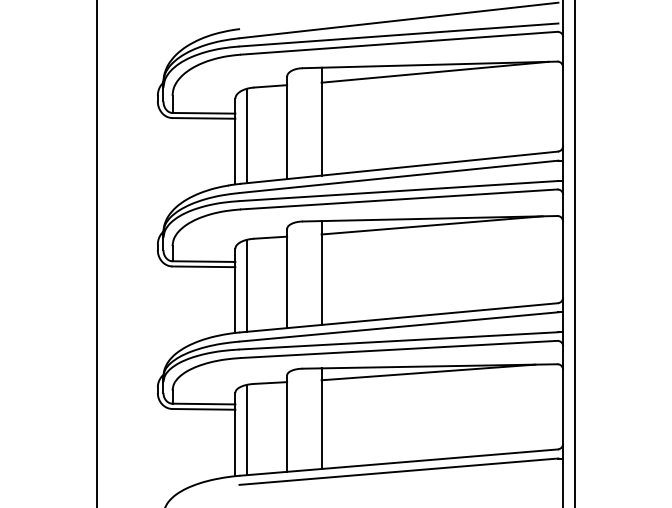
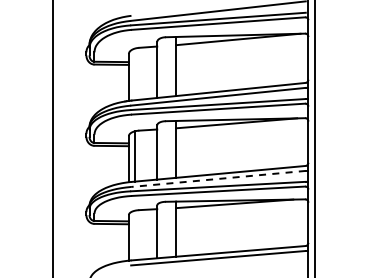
line: (247, 136) -> (135, 74), removed
line: (399, 326) -> (218, 178), solid -> dashed
line: (247, 430) -> (135, 235), removed

